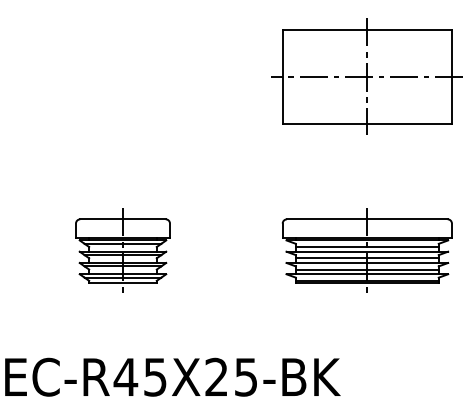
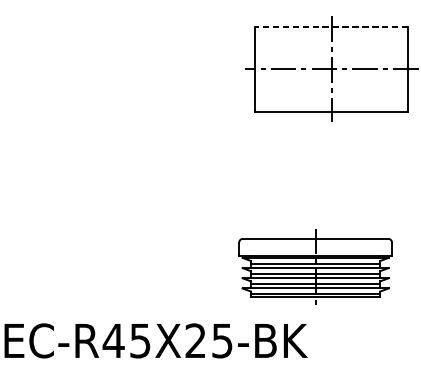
line: (367, 29) -> (332, 26), solid -> dashed
part: (122, 250) -> (110, 226), removed
part: (366, 250) -> (314, 267), moved

